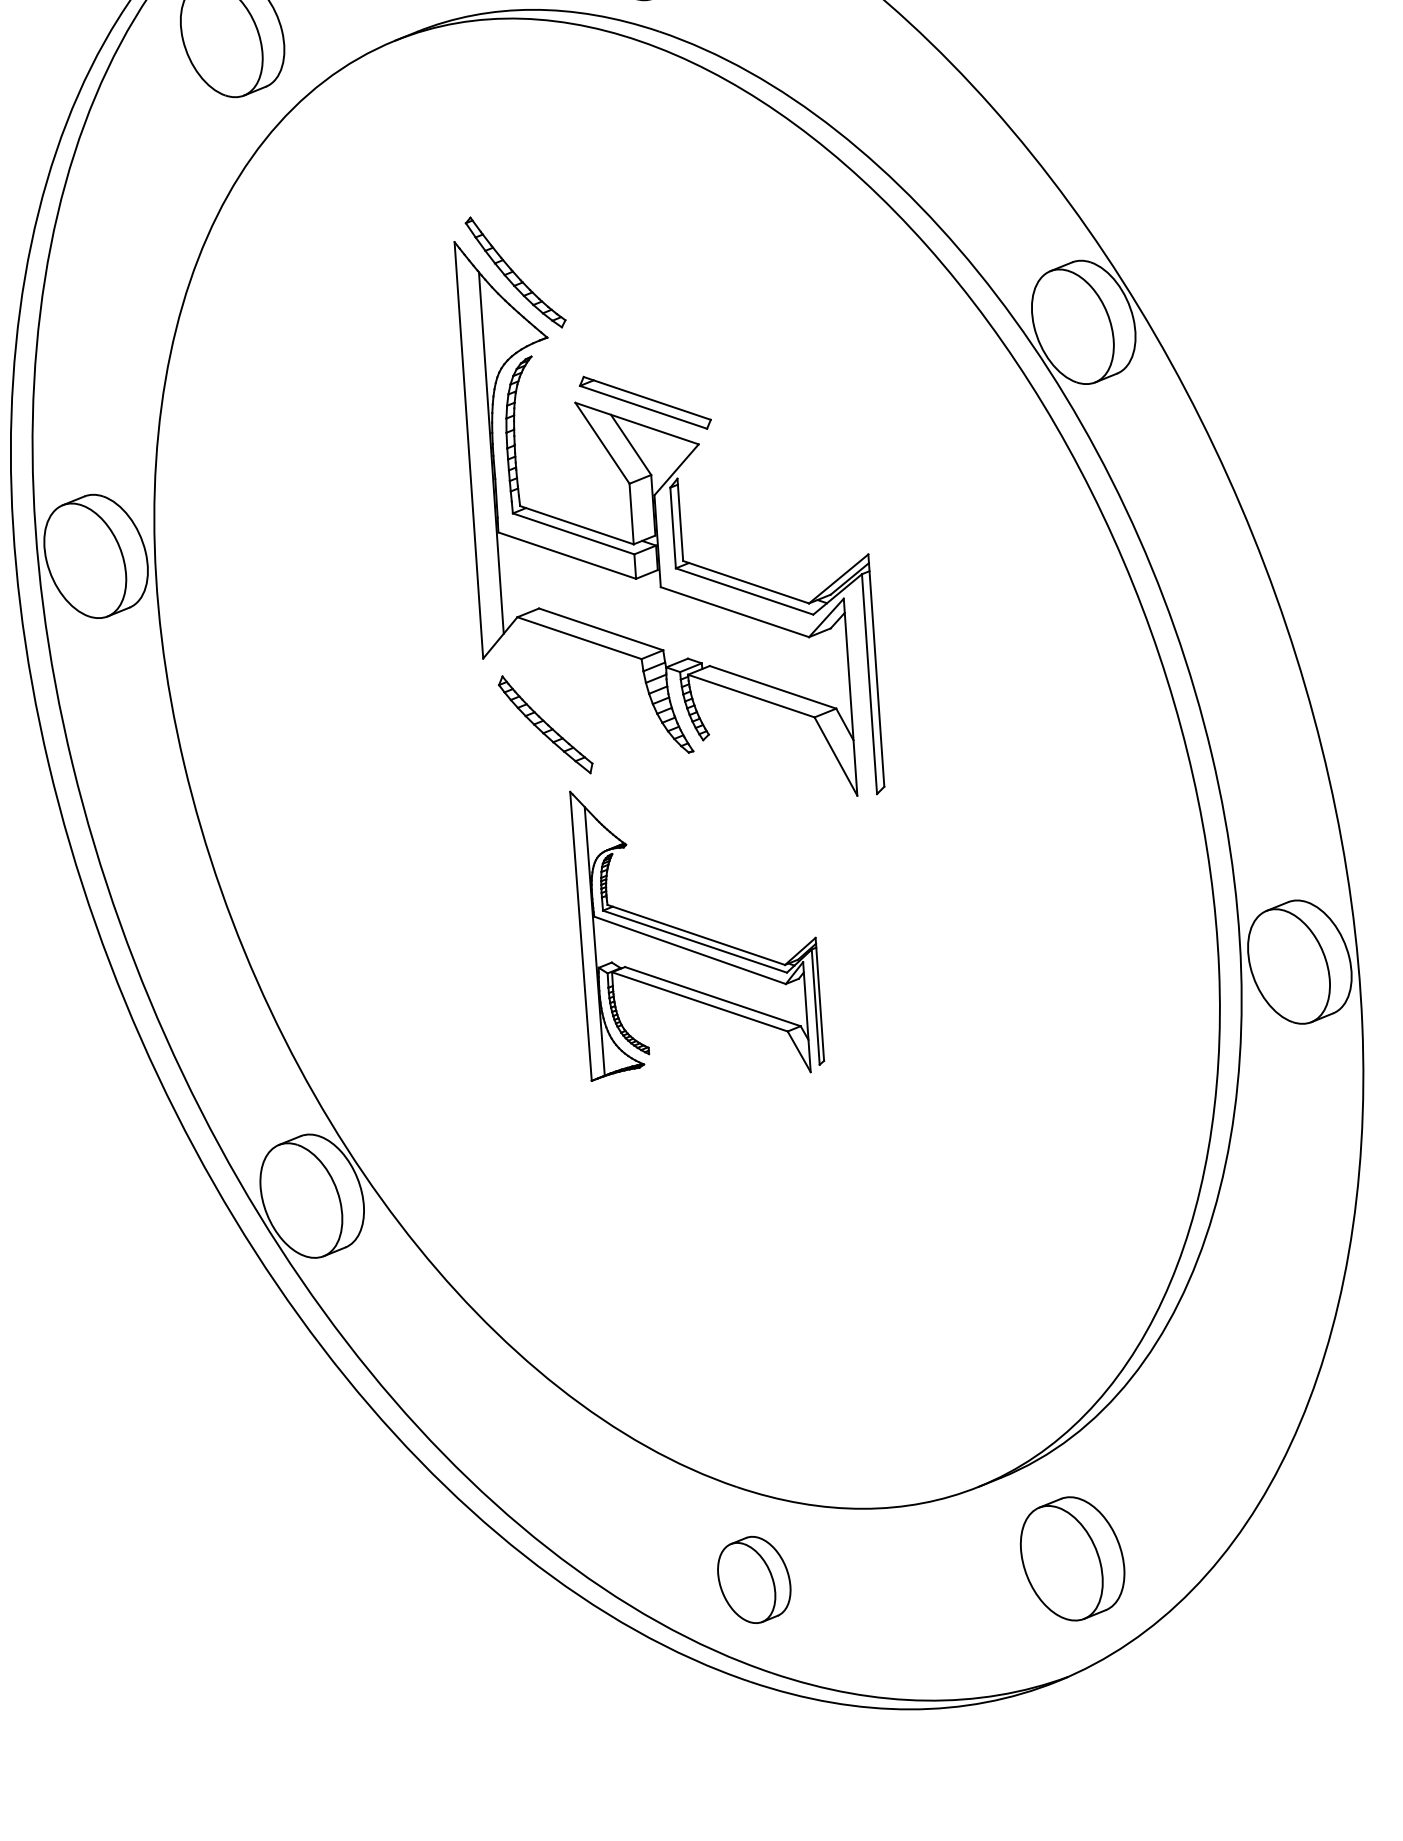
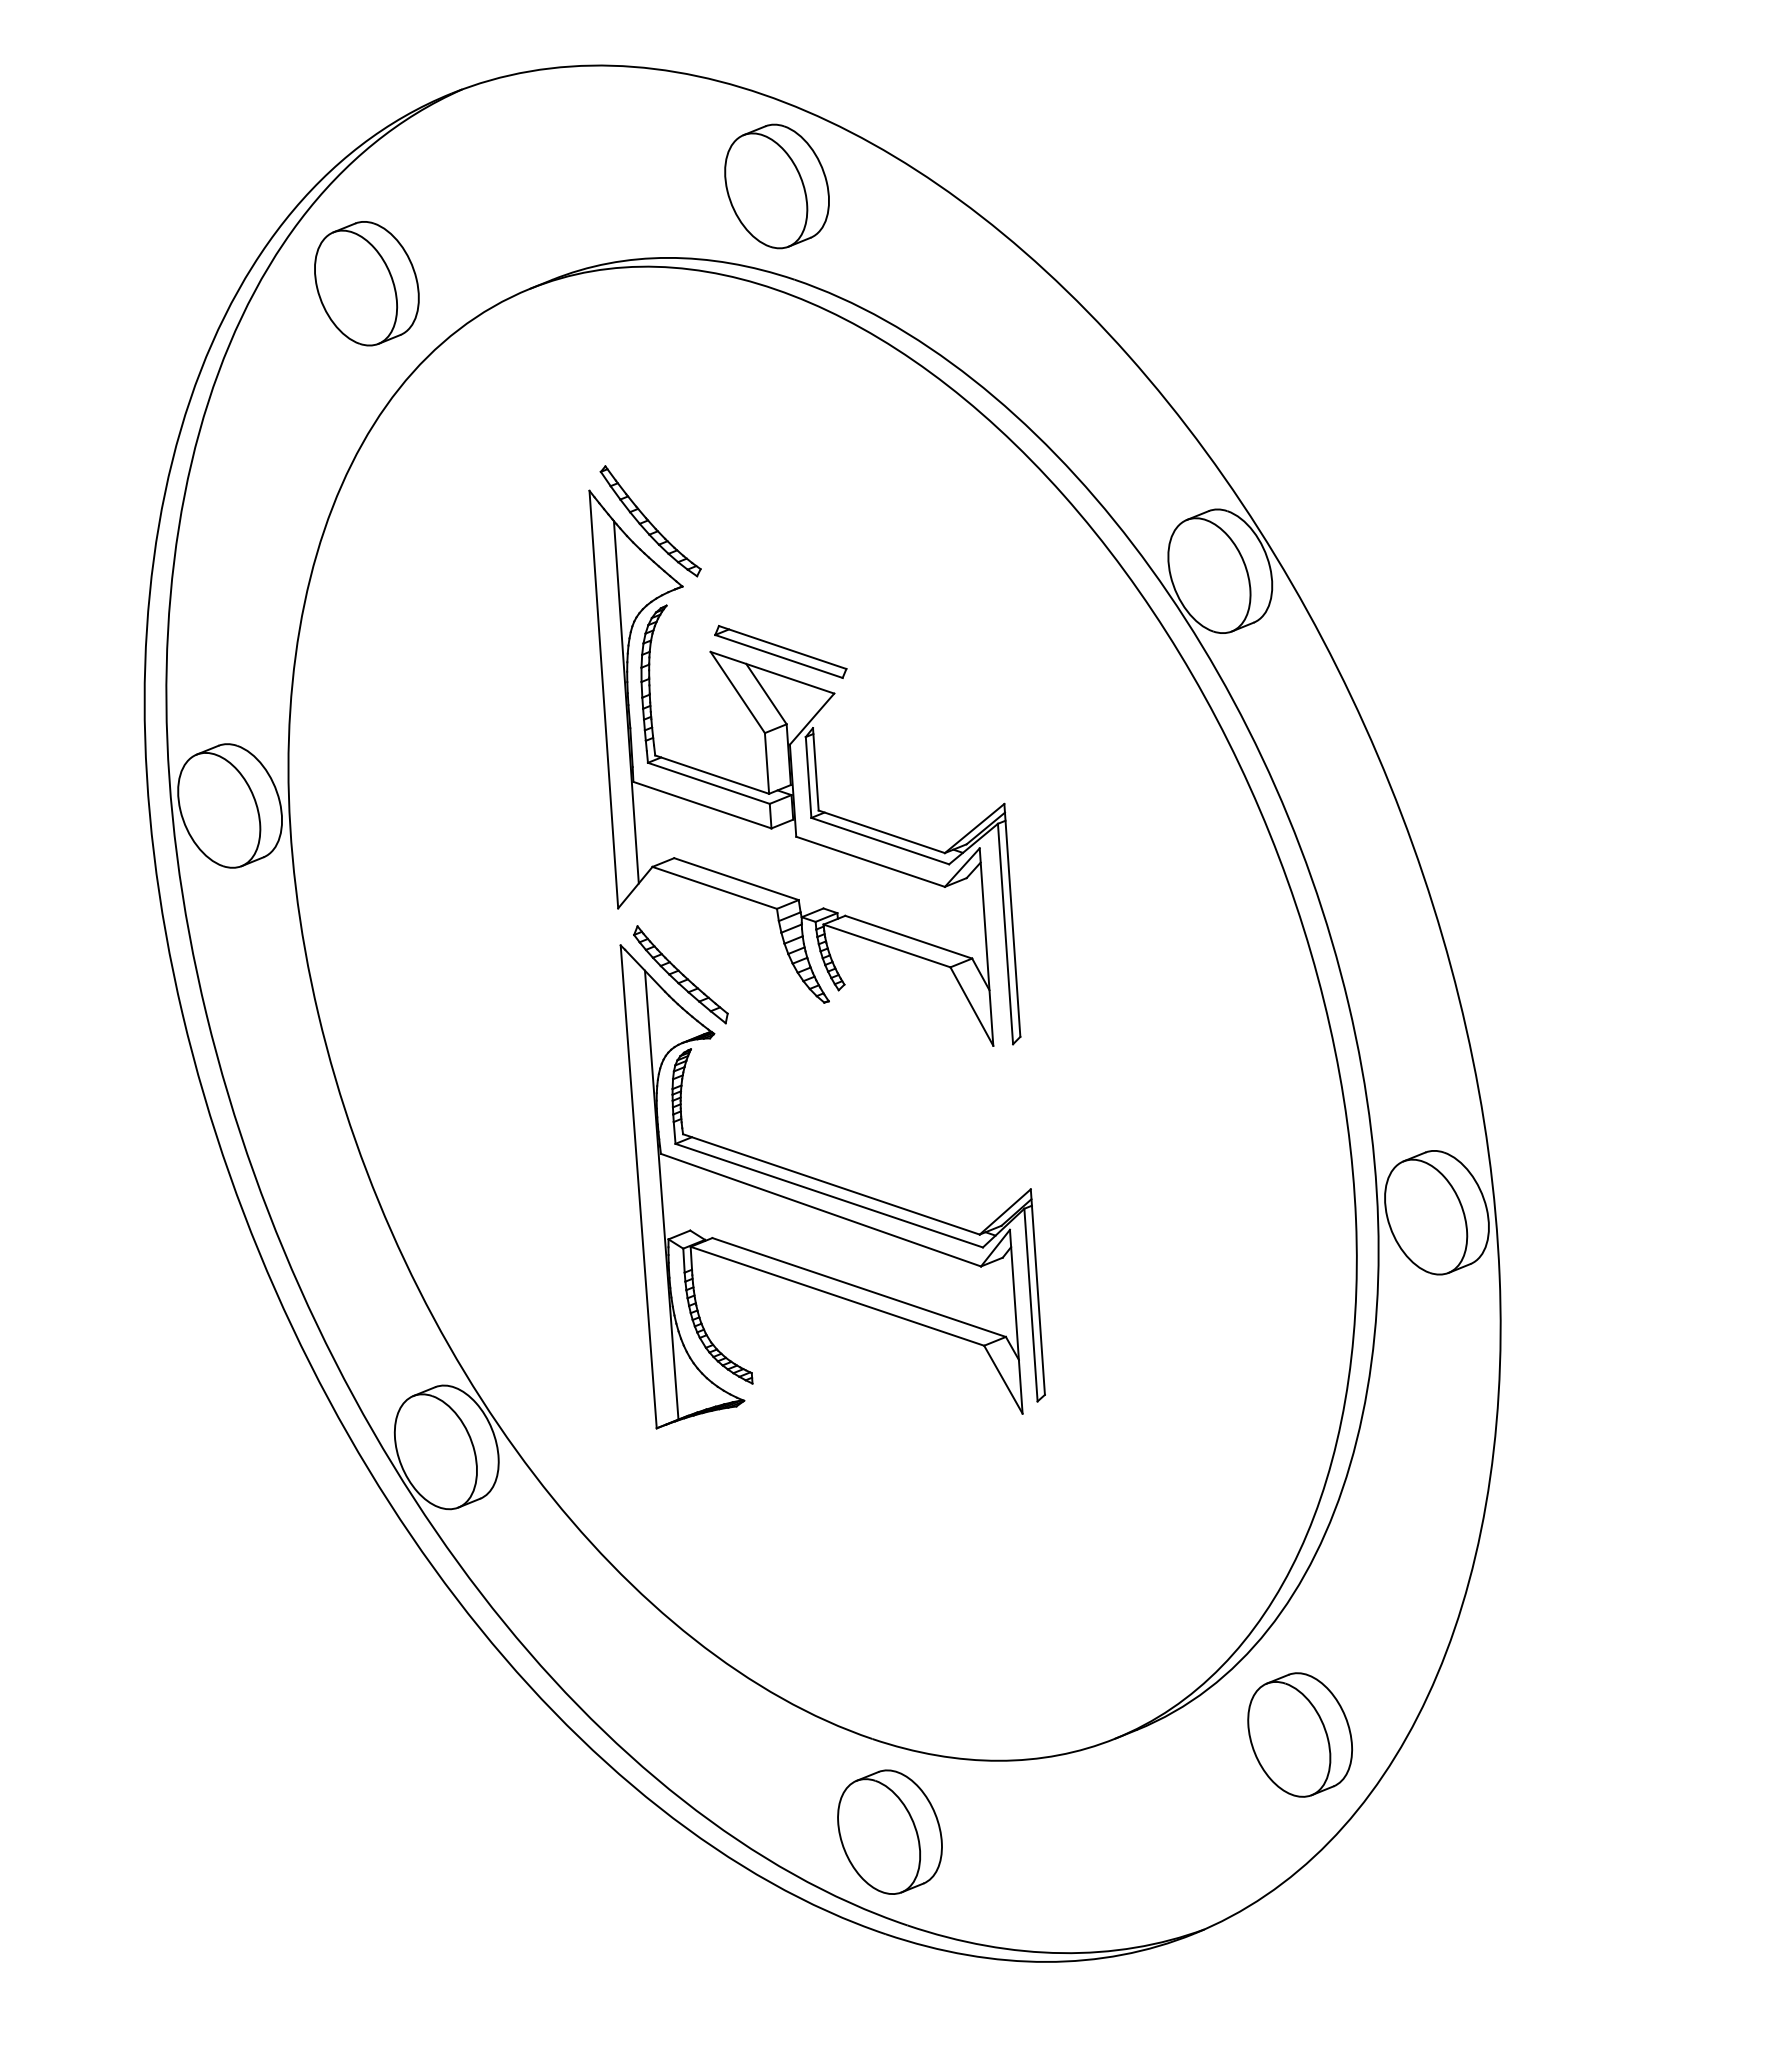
part: (696, 935) -> (832, 1186), size x1.67
part: (1071, 1558) -> (1299, 1734), moved
part: (753, 1579) -> (889, 1831), size x1.43

